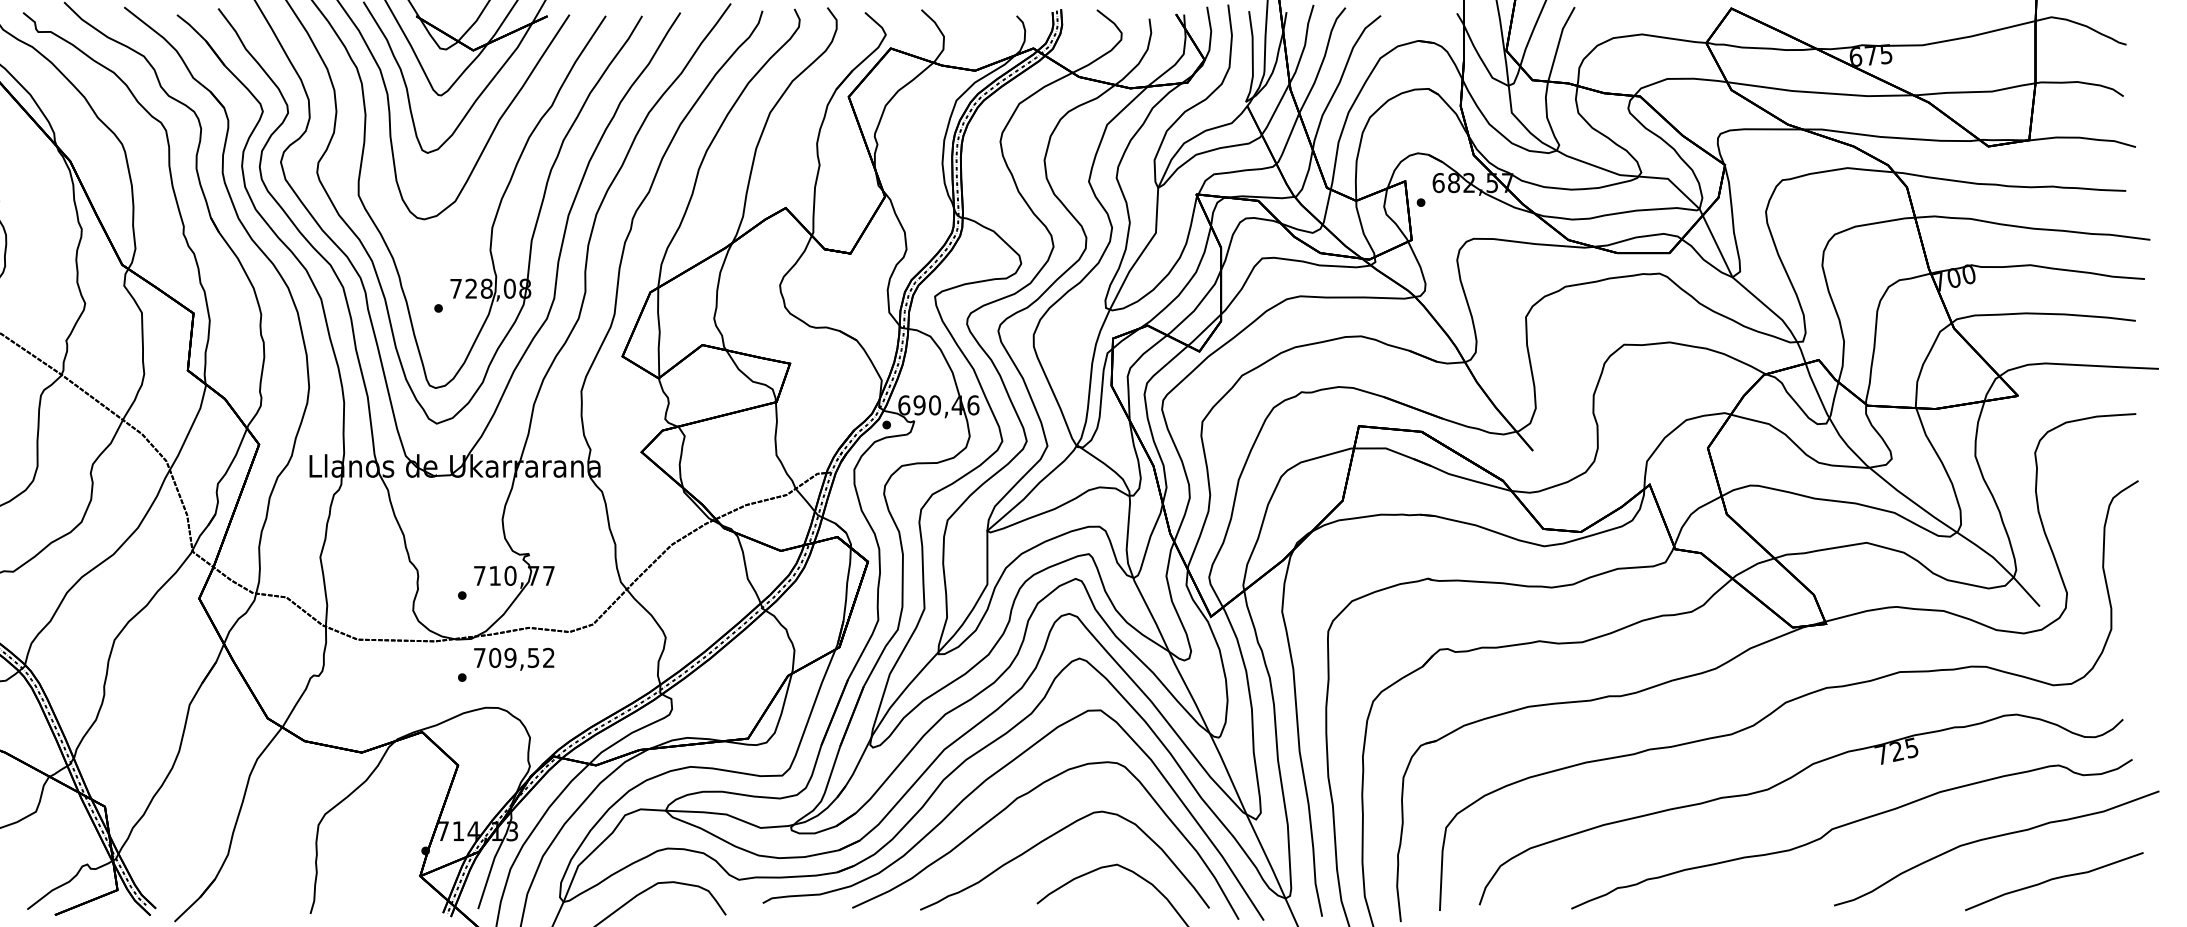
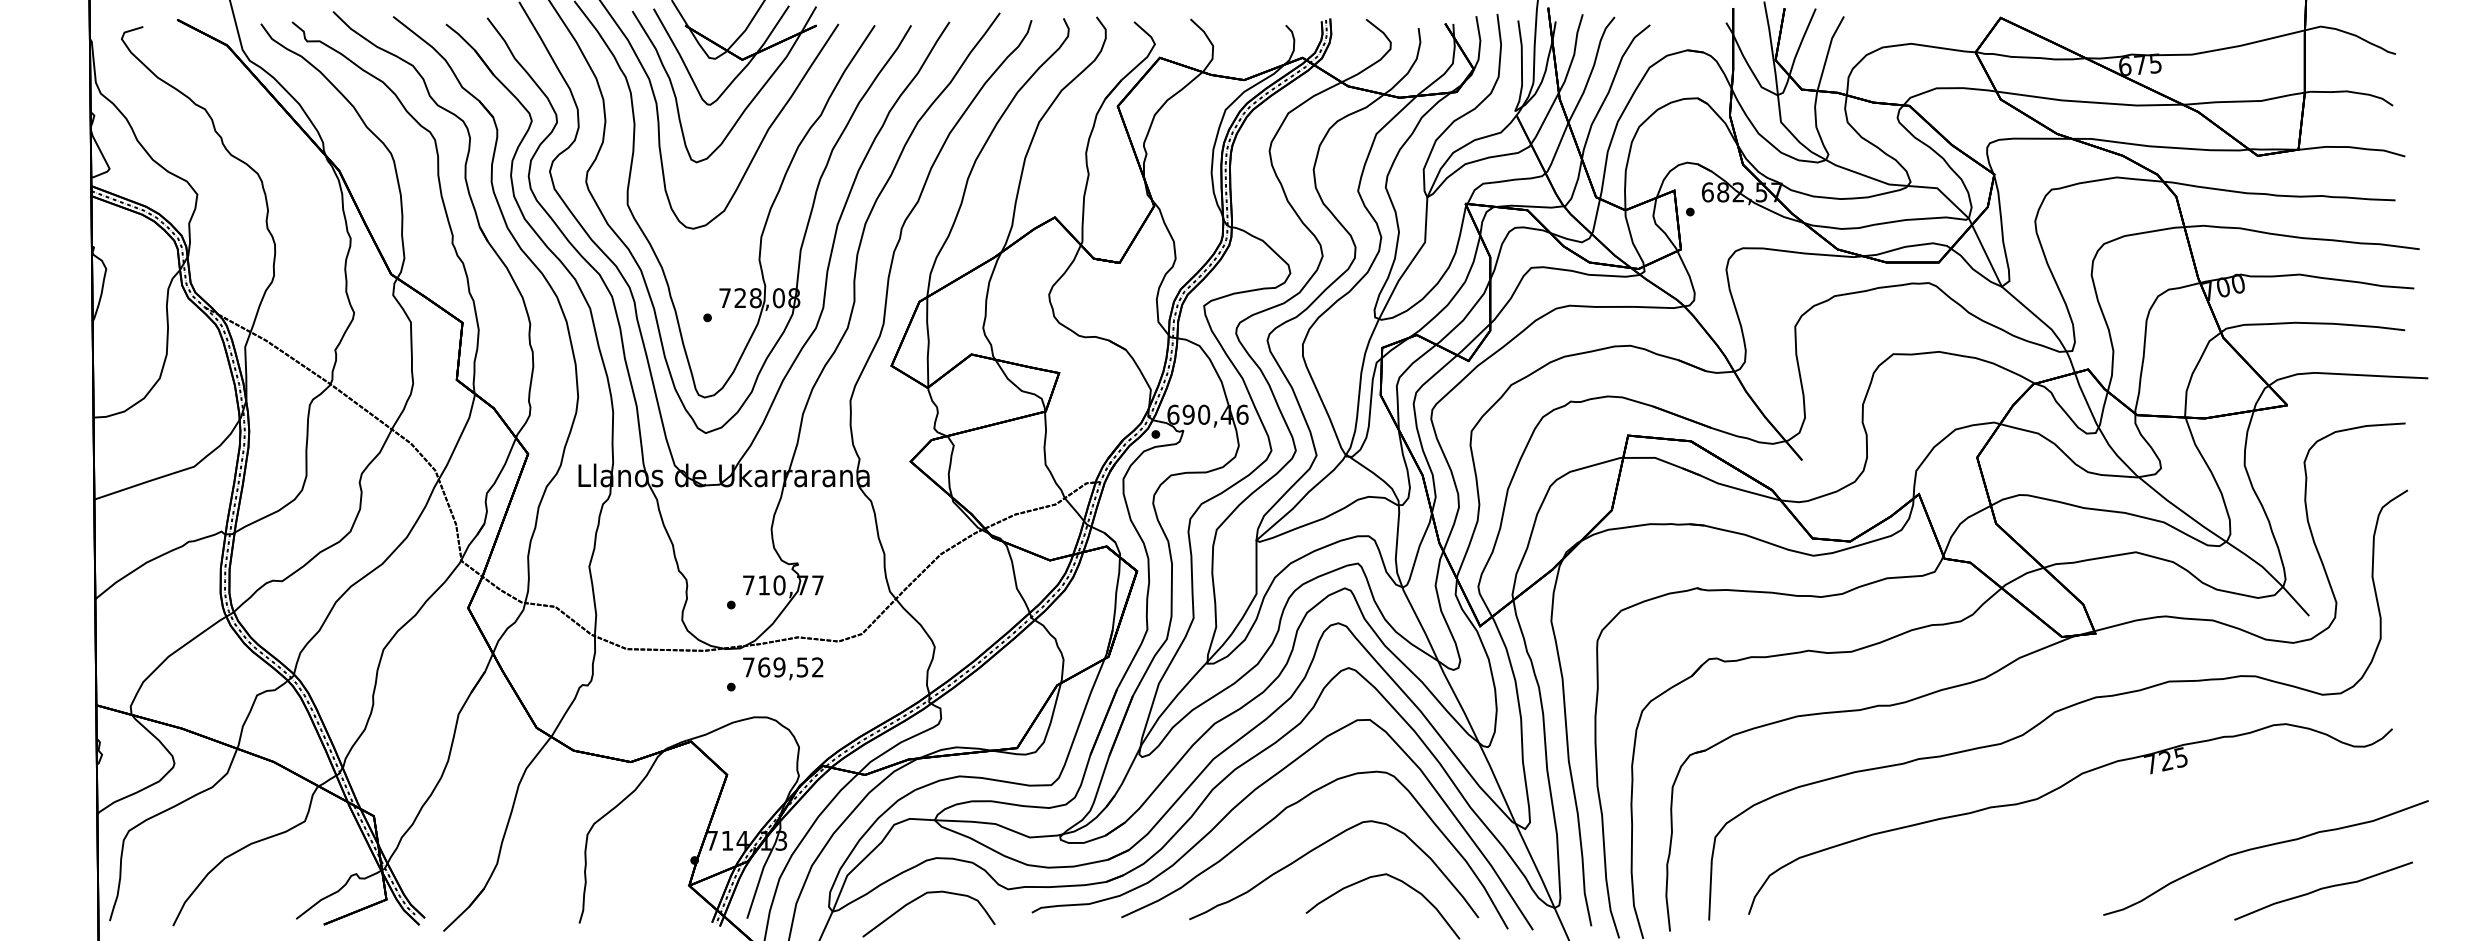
text: (495, 658) -> (764, 667), 709,52 -> 769,52
curve: (1849, 824) -> (2118, 834), removed

